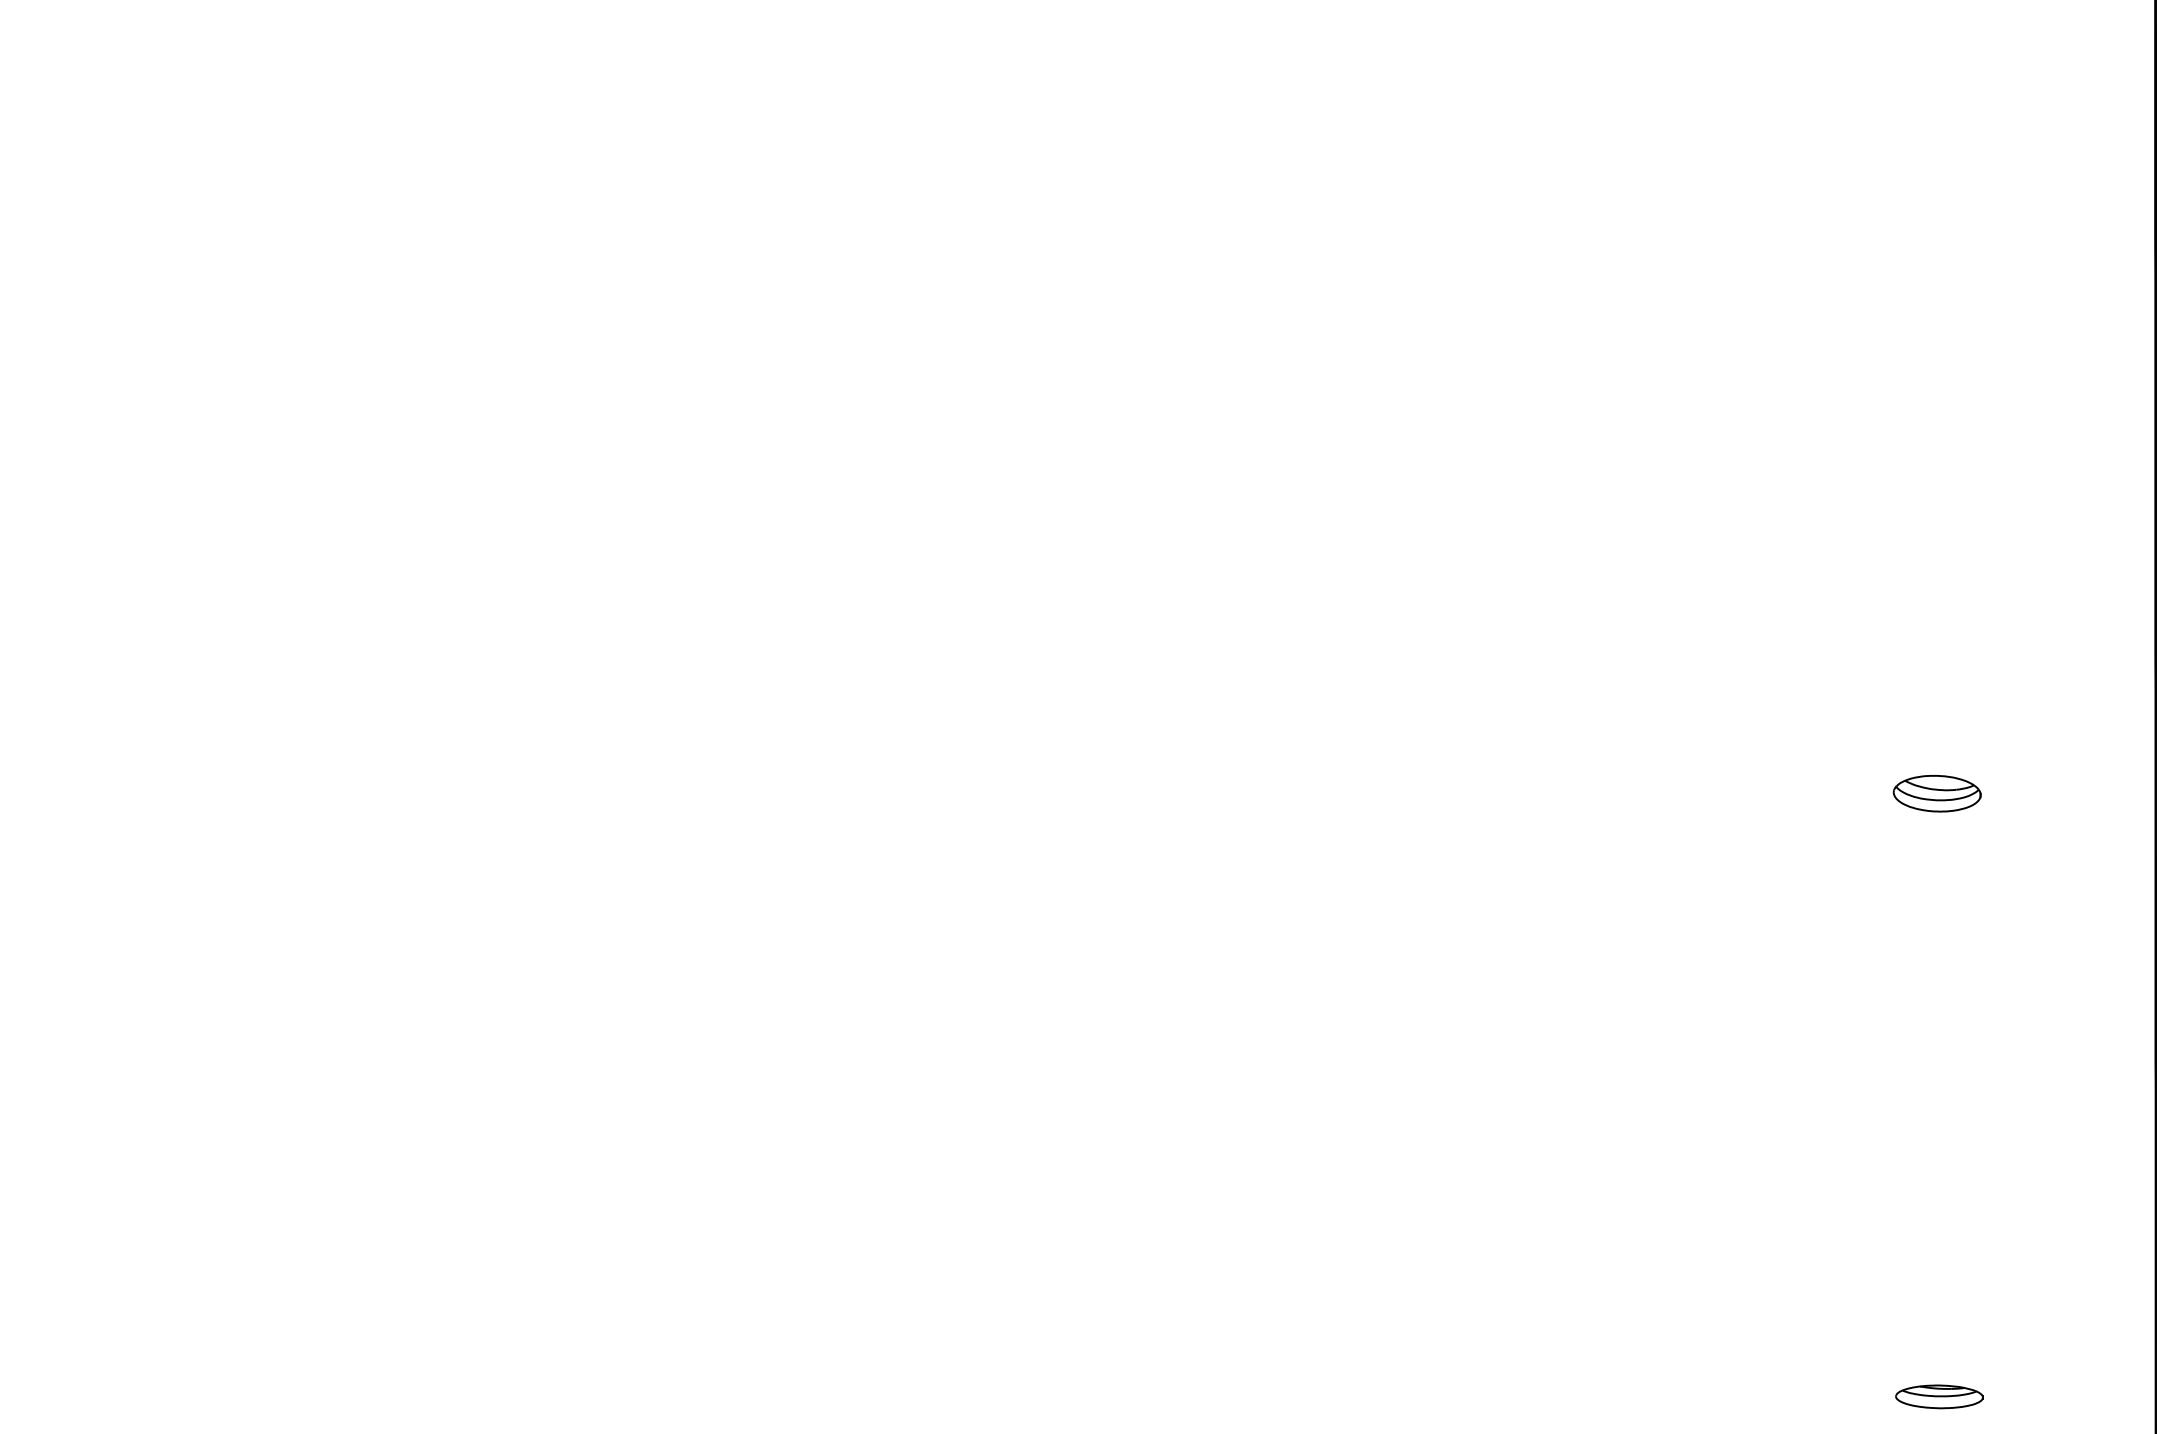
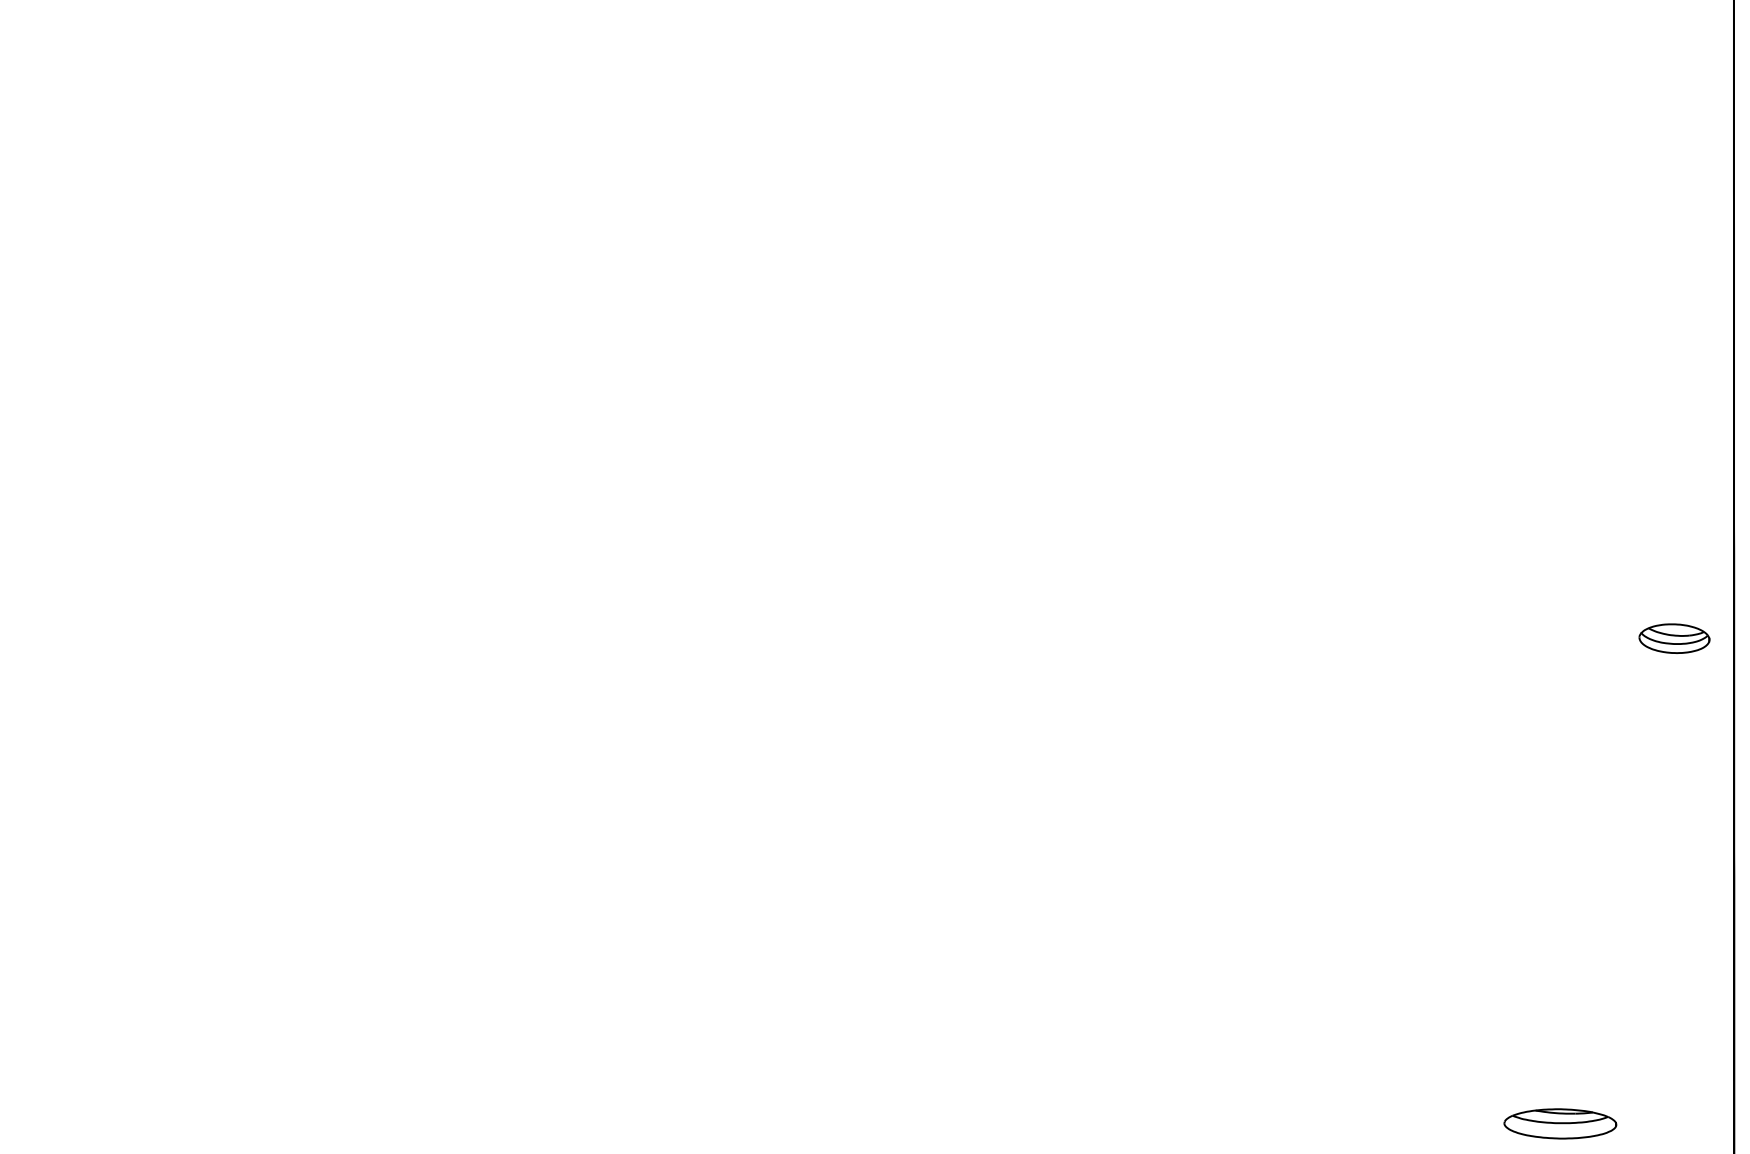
part: (1936, 793) -> (1673, 638), moved
part: (1939, 1396) -> (1560, 1123), size x1.6

